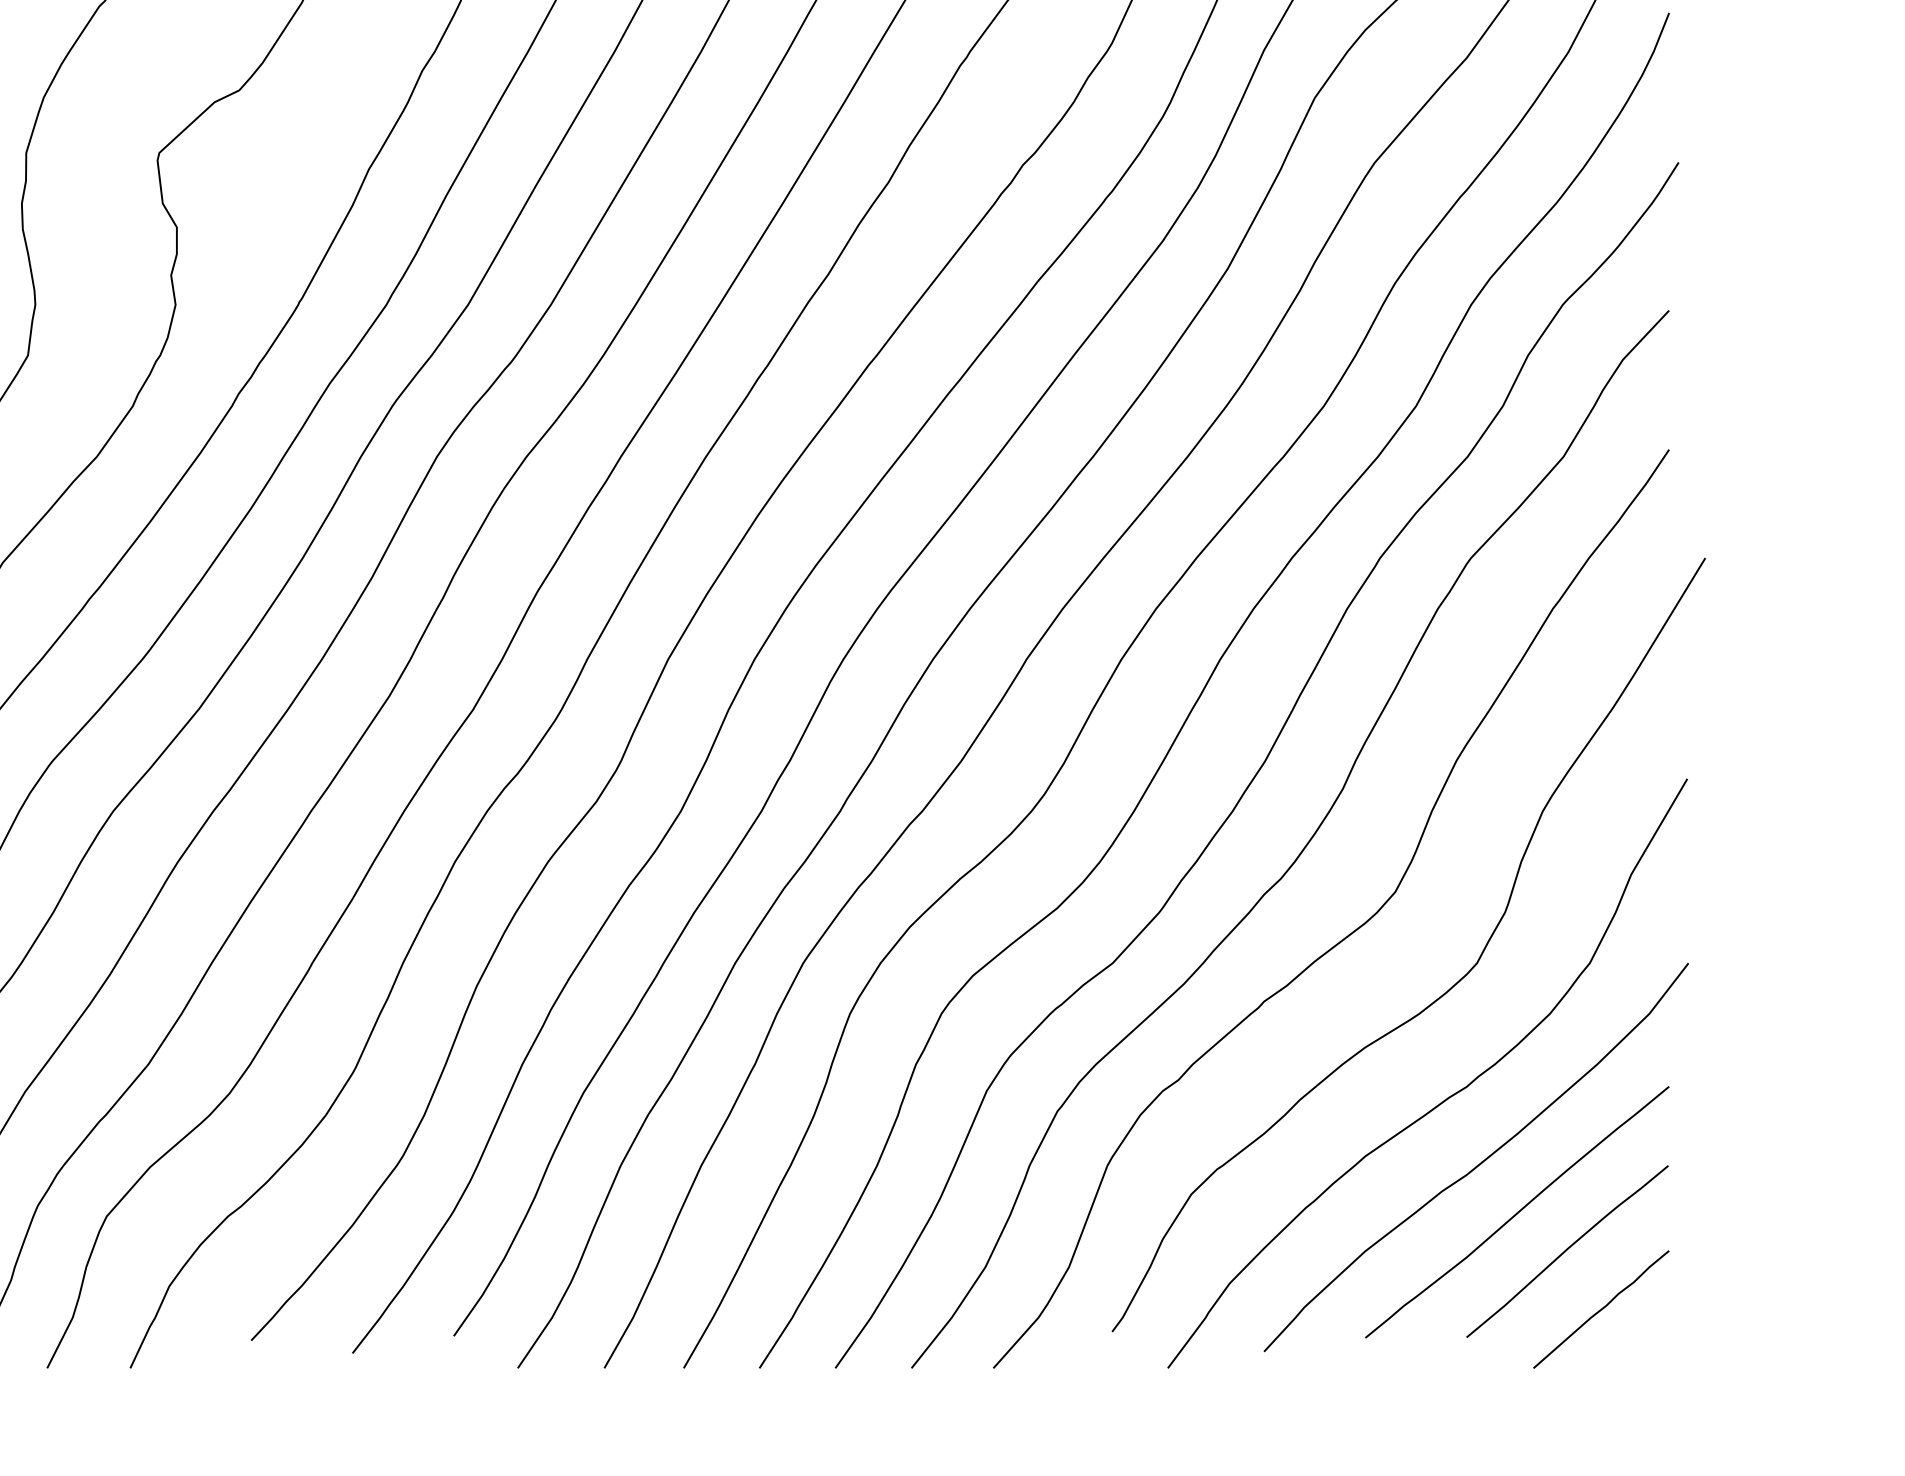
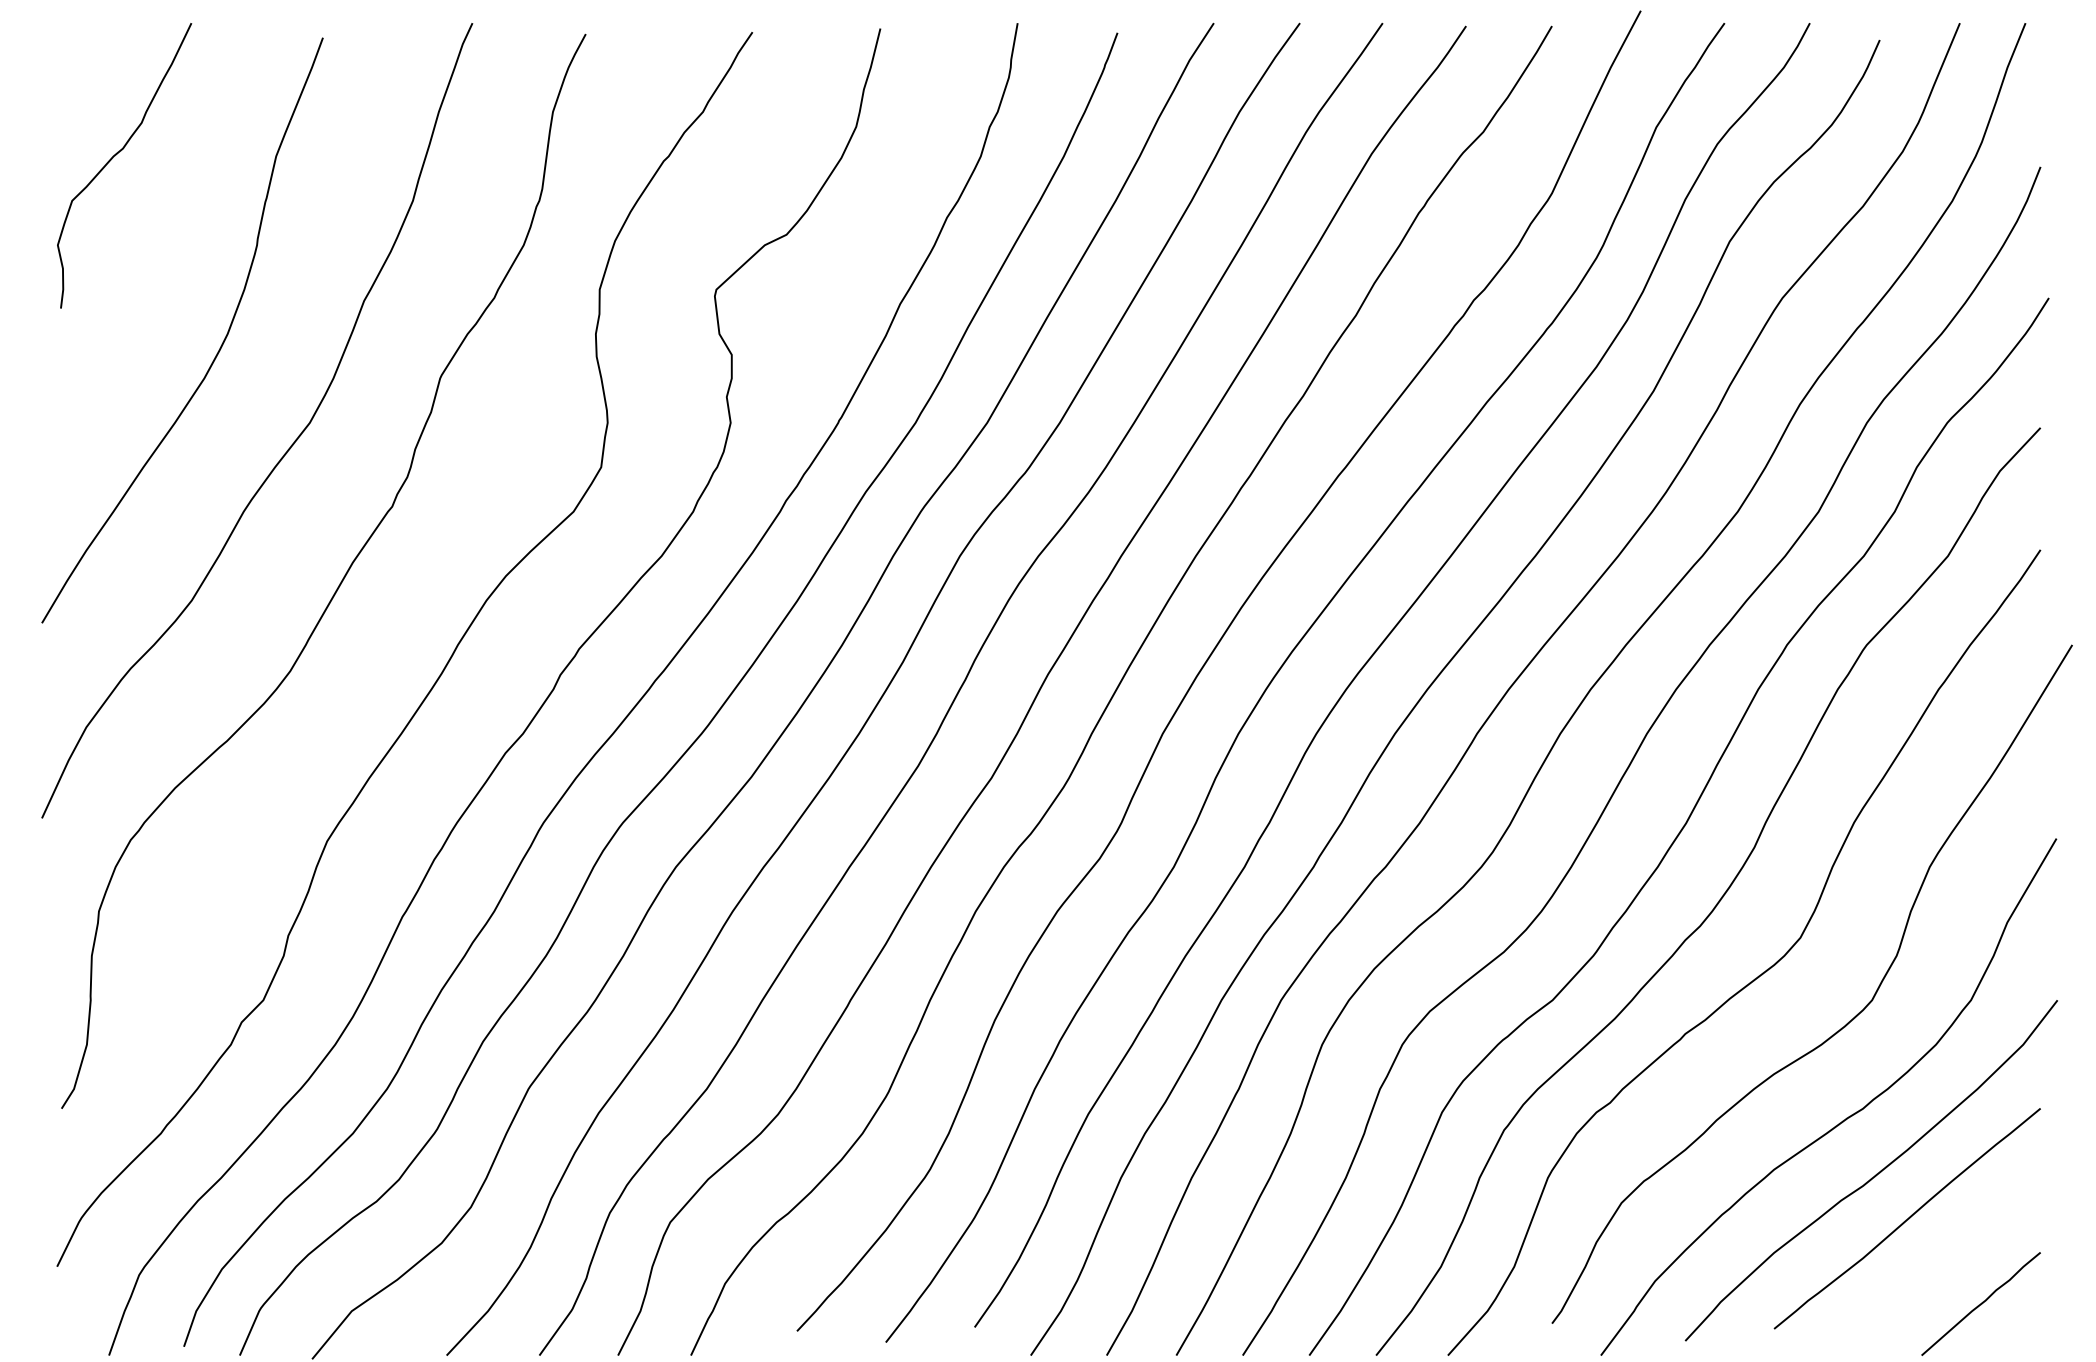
curve: (1567, 1250) -> (1951, 1252), removed

